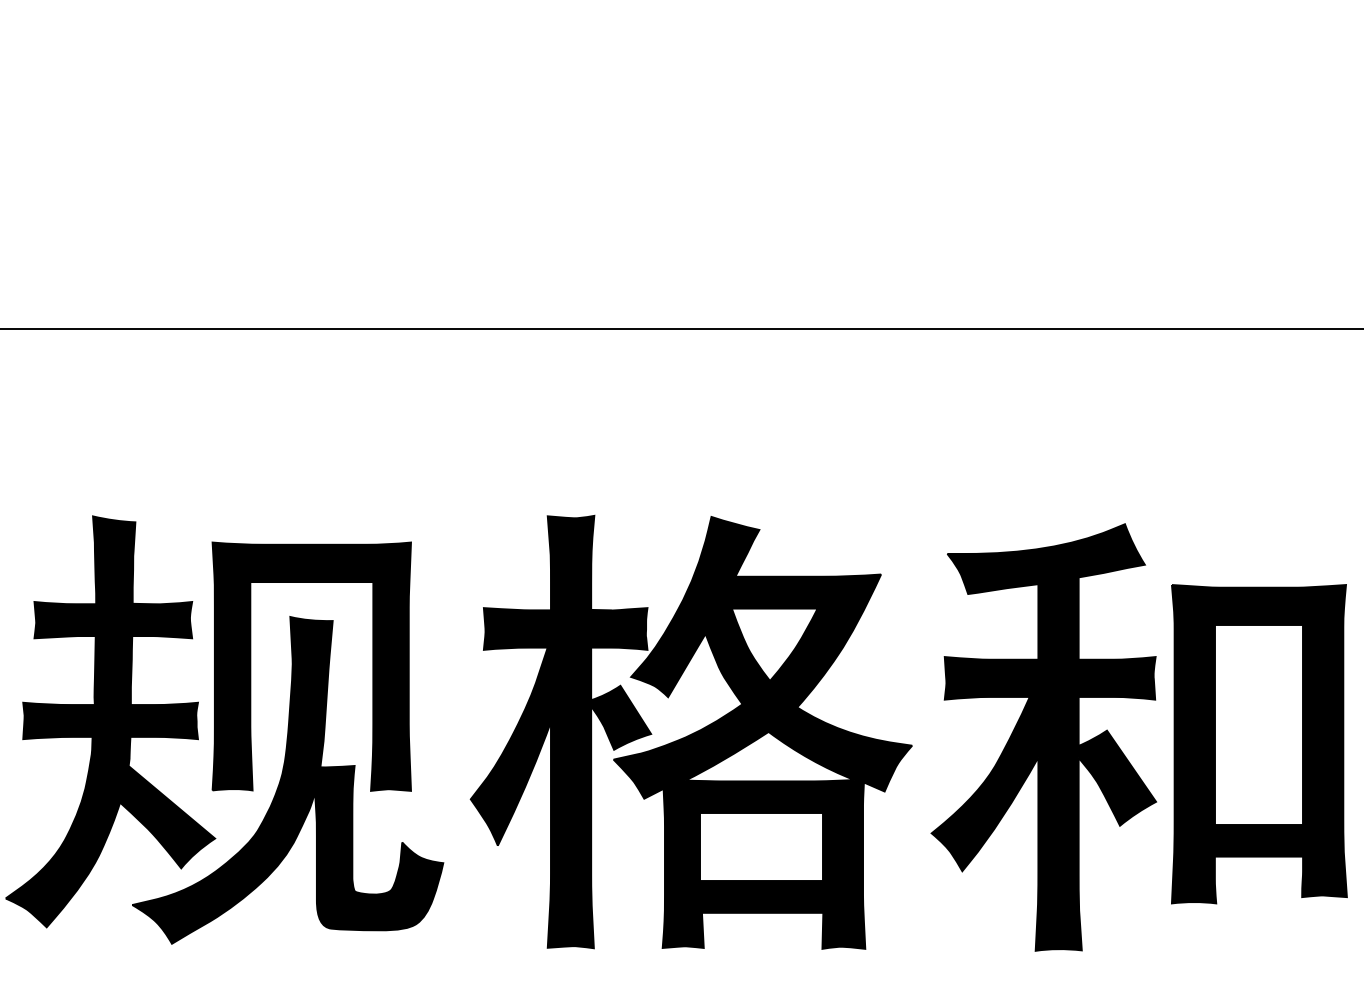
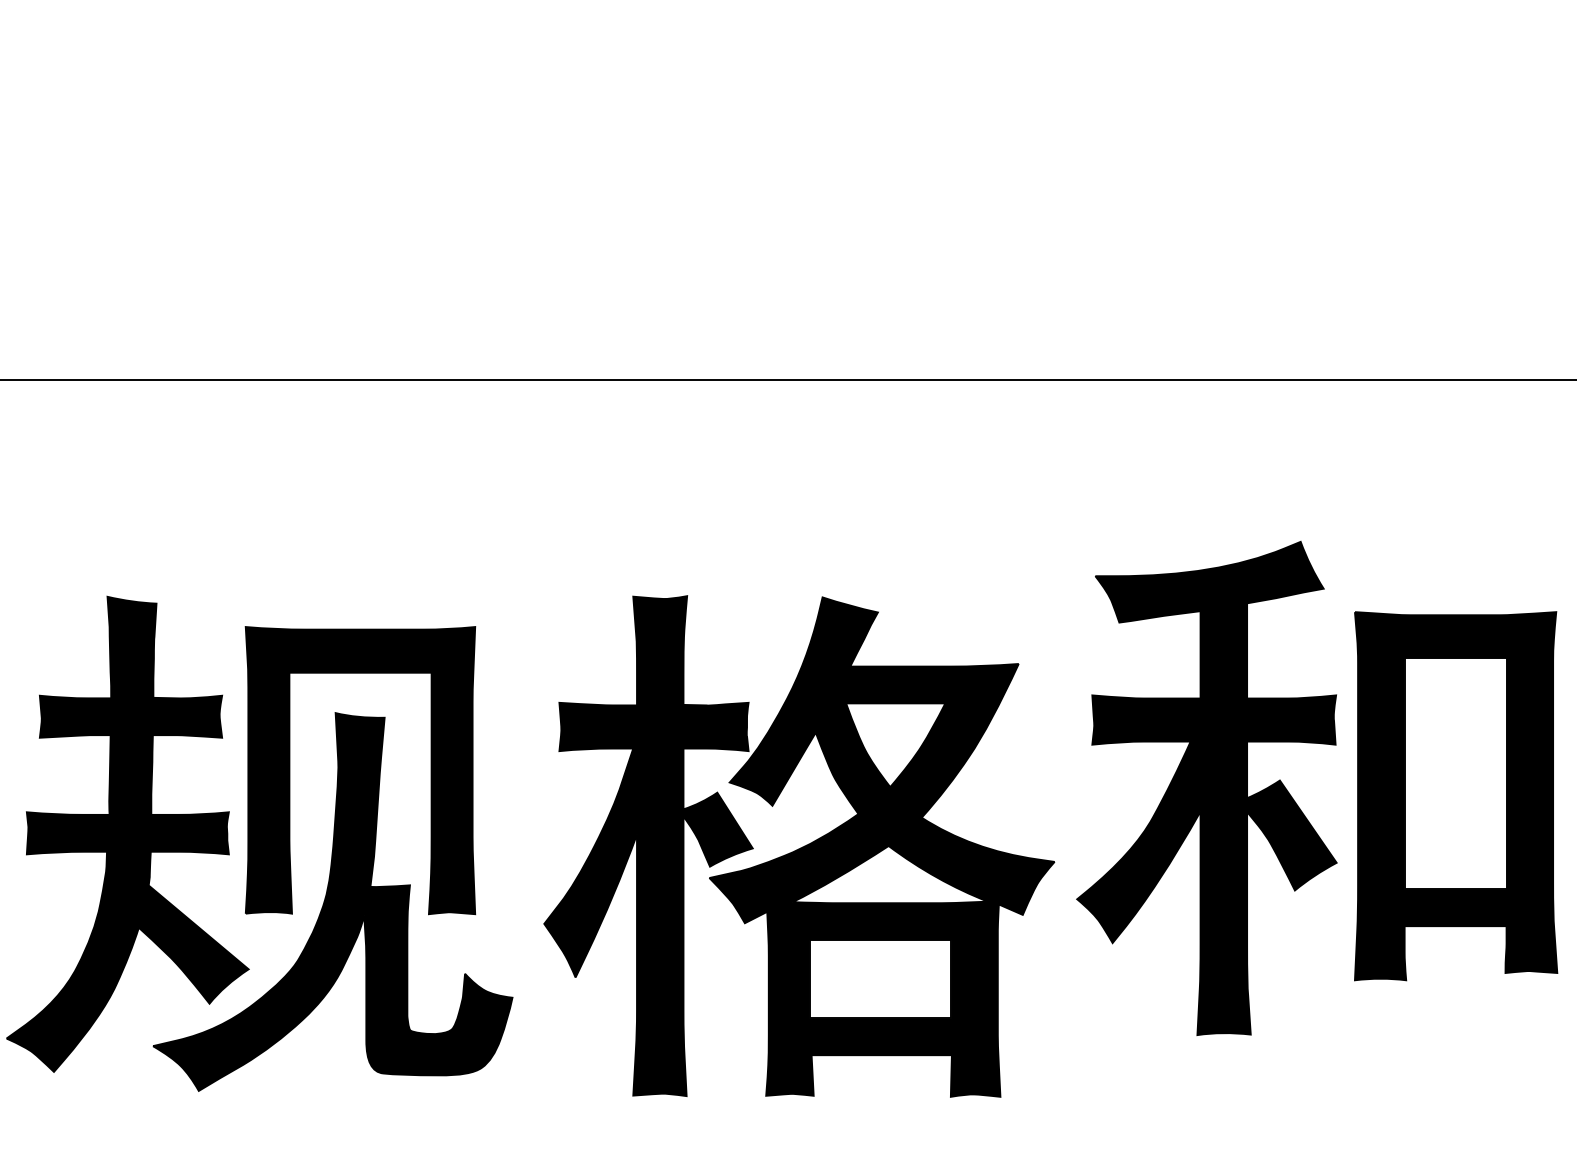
part: (1121, 749) -> (1296, 802), moved

